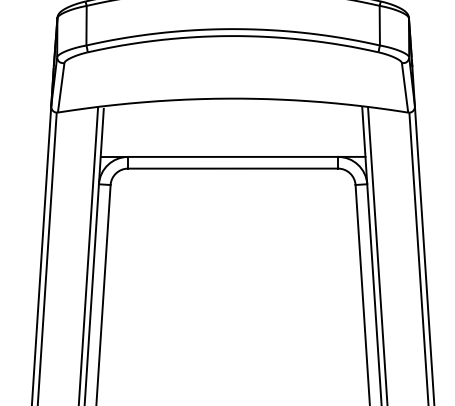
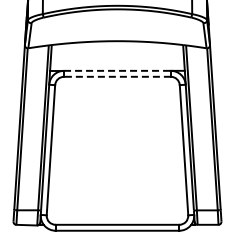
line: (233, 156) -> (117, 70), solid -> dashed
line: (231, 168) -> (116, 76), solid -> dashed

